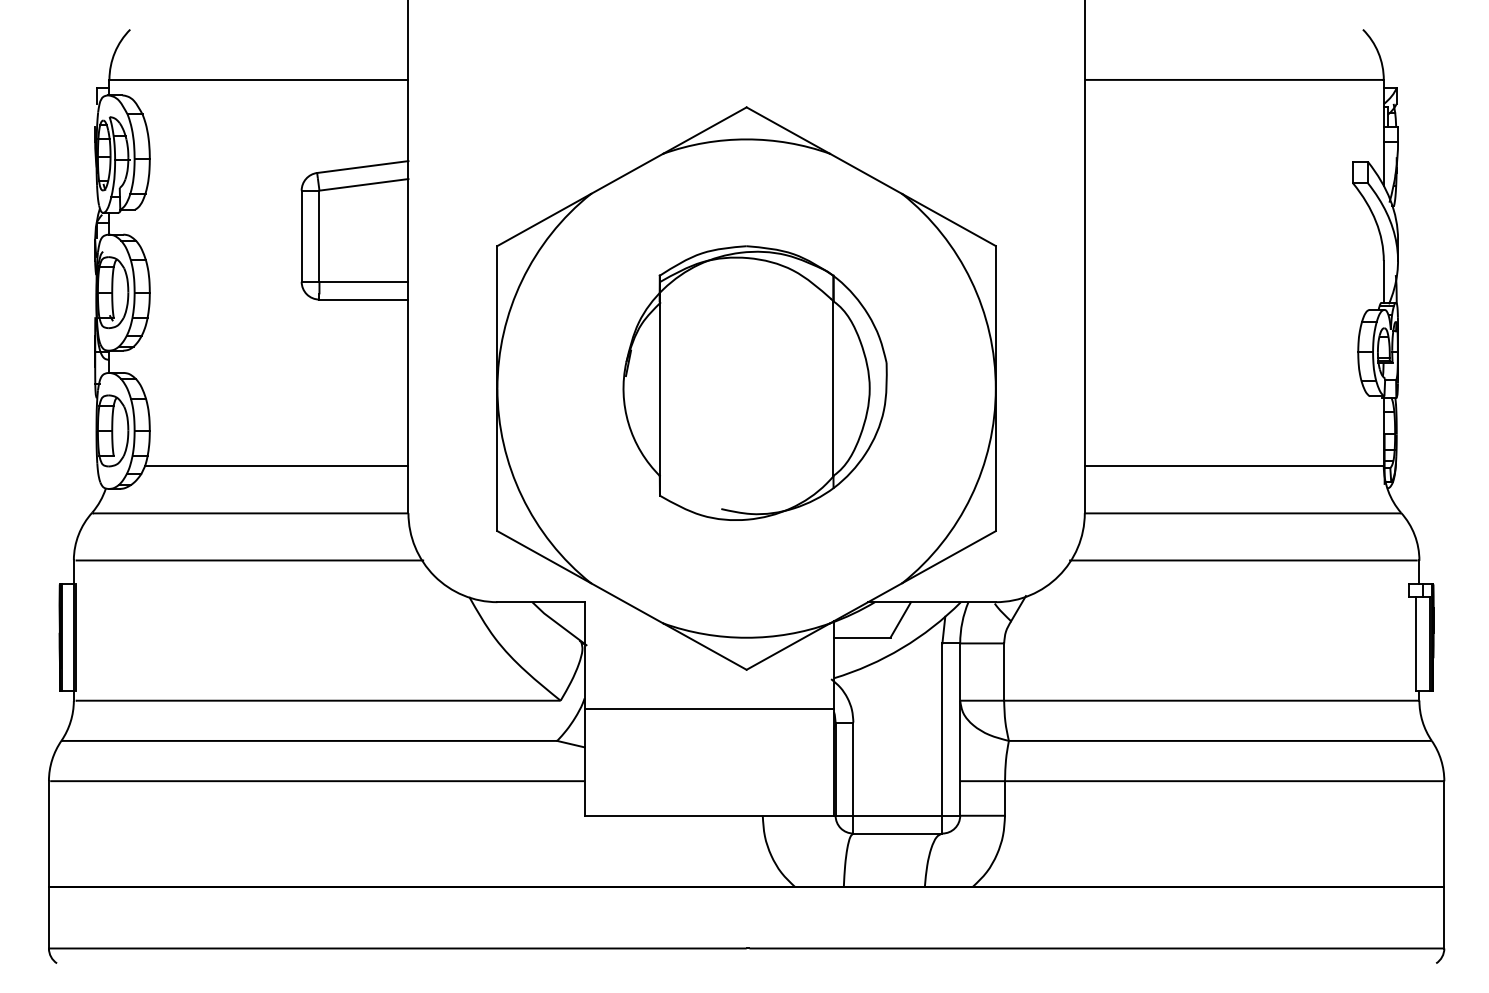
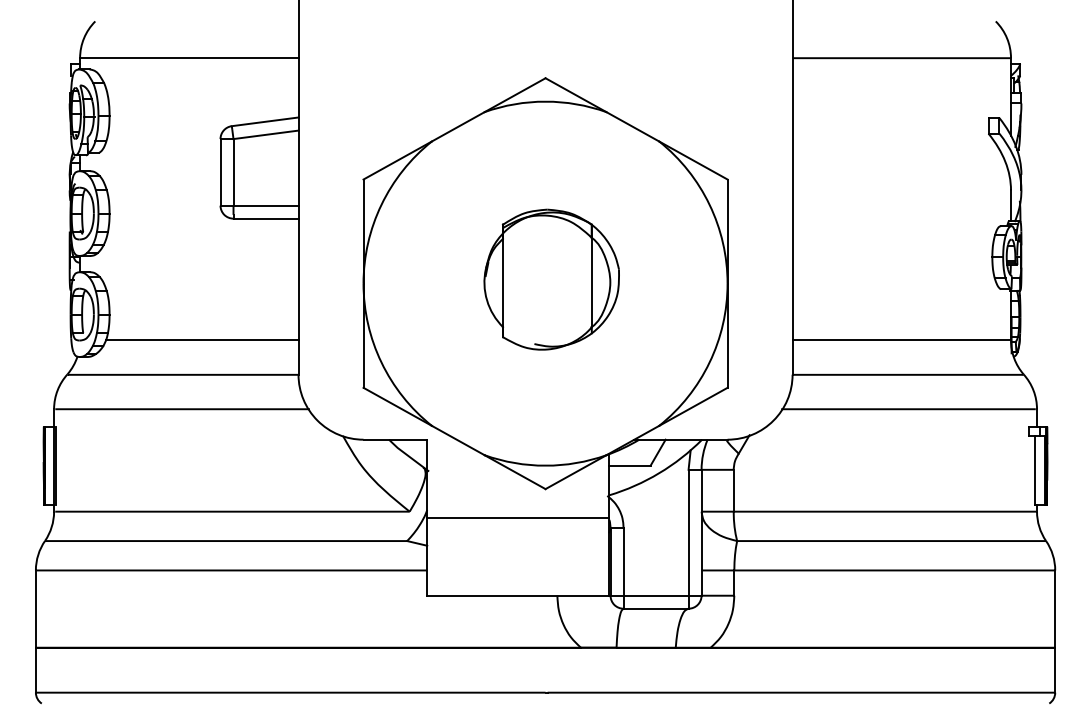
part: (754, 382) -> (551, 279), size x0.7

